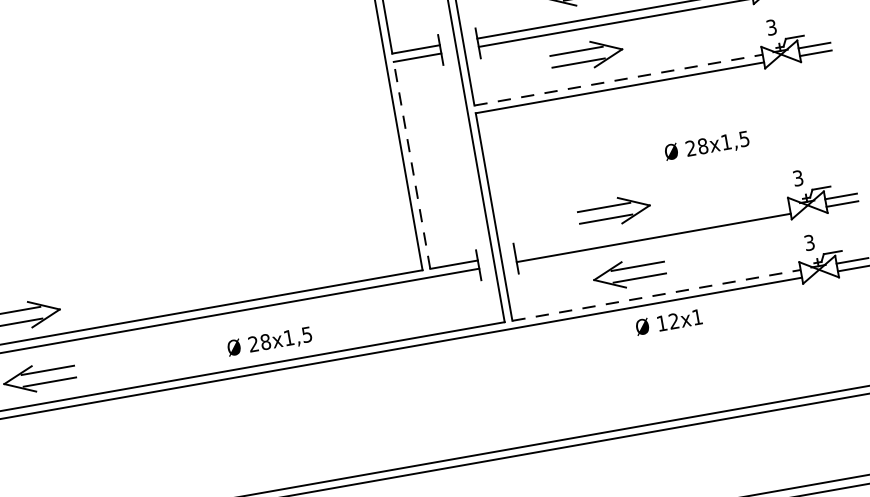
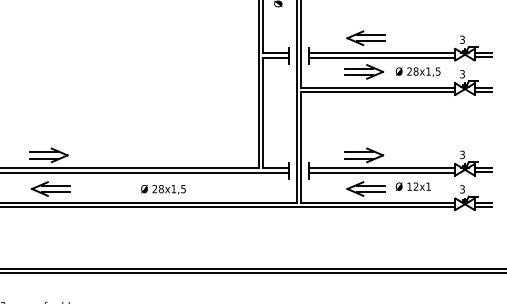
line: (618, 79) -> (378, 87), dashed -> solid
text: (705, 145) -> (417, 71), moved
line: (412, 164) -> (263, 112), dashed -> solid
line: (651, 230) -> (381, 168), added
line: (656, 295) -> (378, 202), dashed -> solid
text: (667, 322) -> (412, 186), moved
text: (269, 342) -> (163, 189), moved

